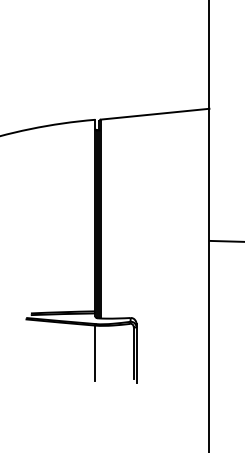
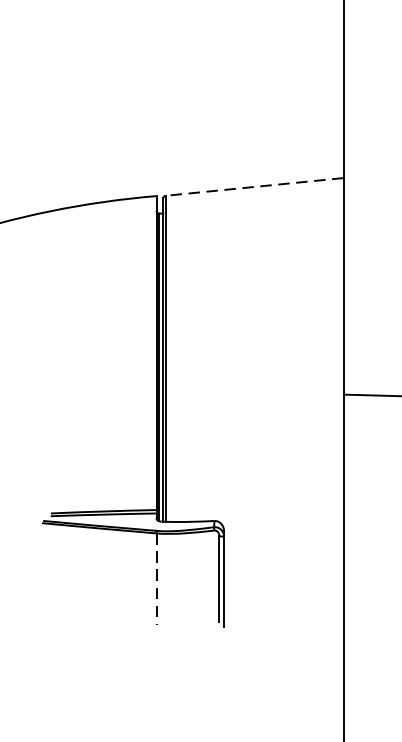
line: (155, 114) -> (255, 187), solid -> dashed
line: (95, 353) -> (156, 579), solid -> dashed

